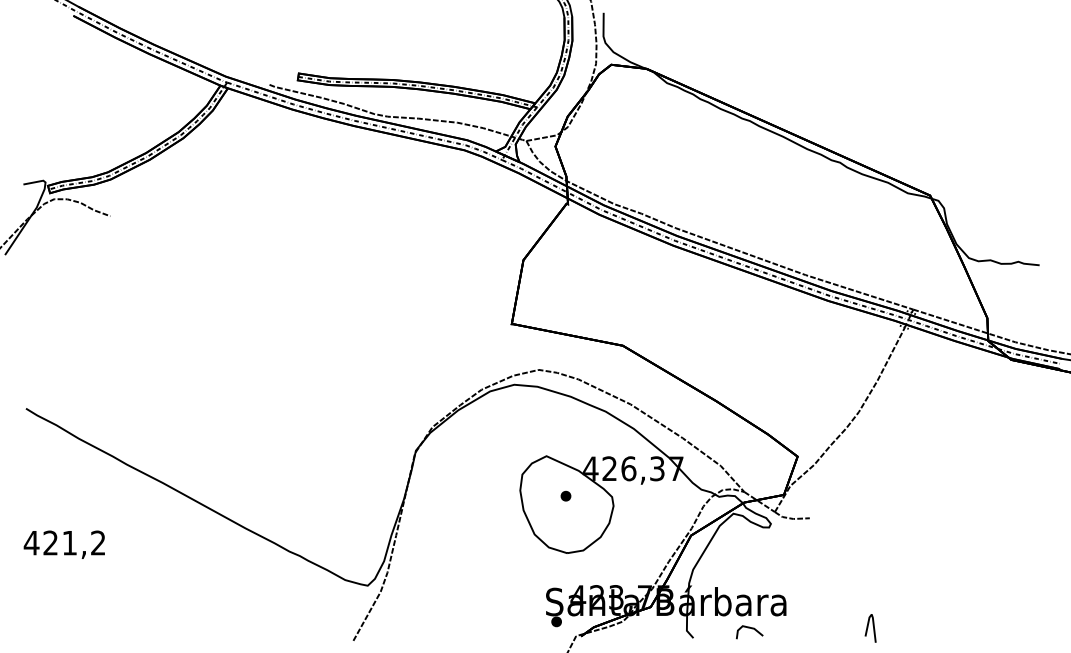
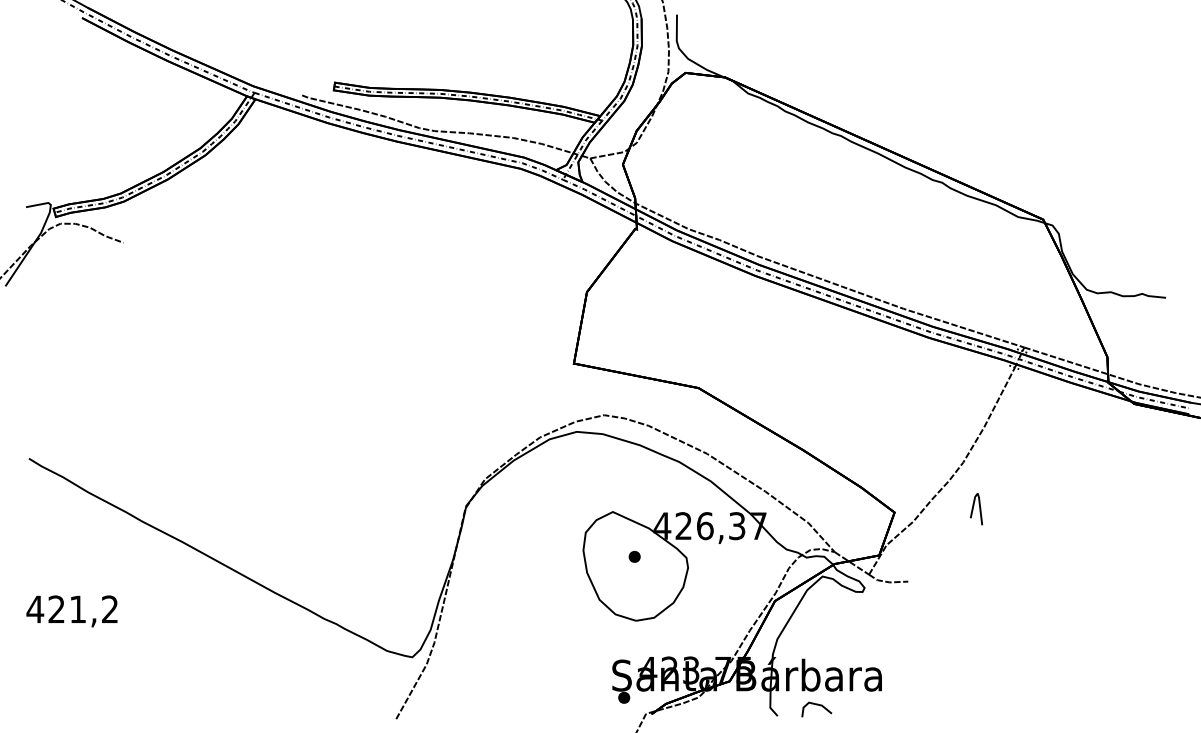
line: (749, 628) -> (816, 705), moved
line: (867, 628) -> (973, 509), moved

